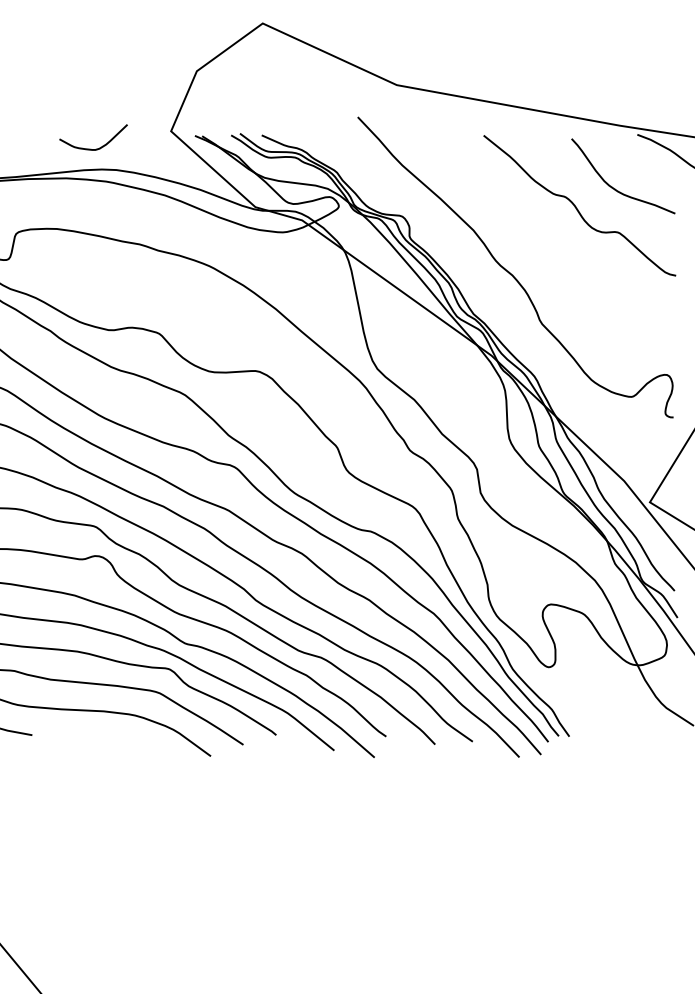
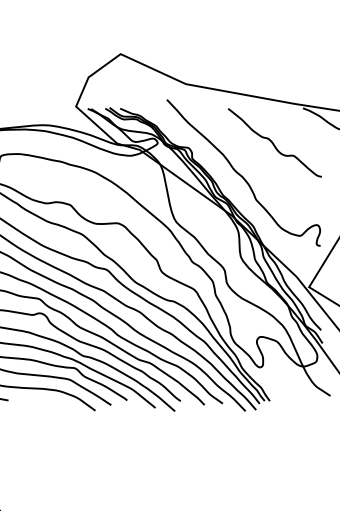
curve: (100, 145) -> (41, 113), removed
curve: (617, 188) -> (293, 134), removed

